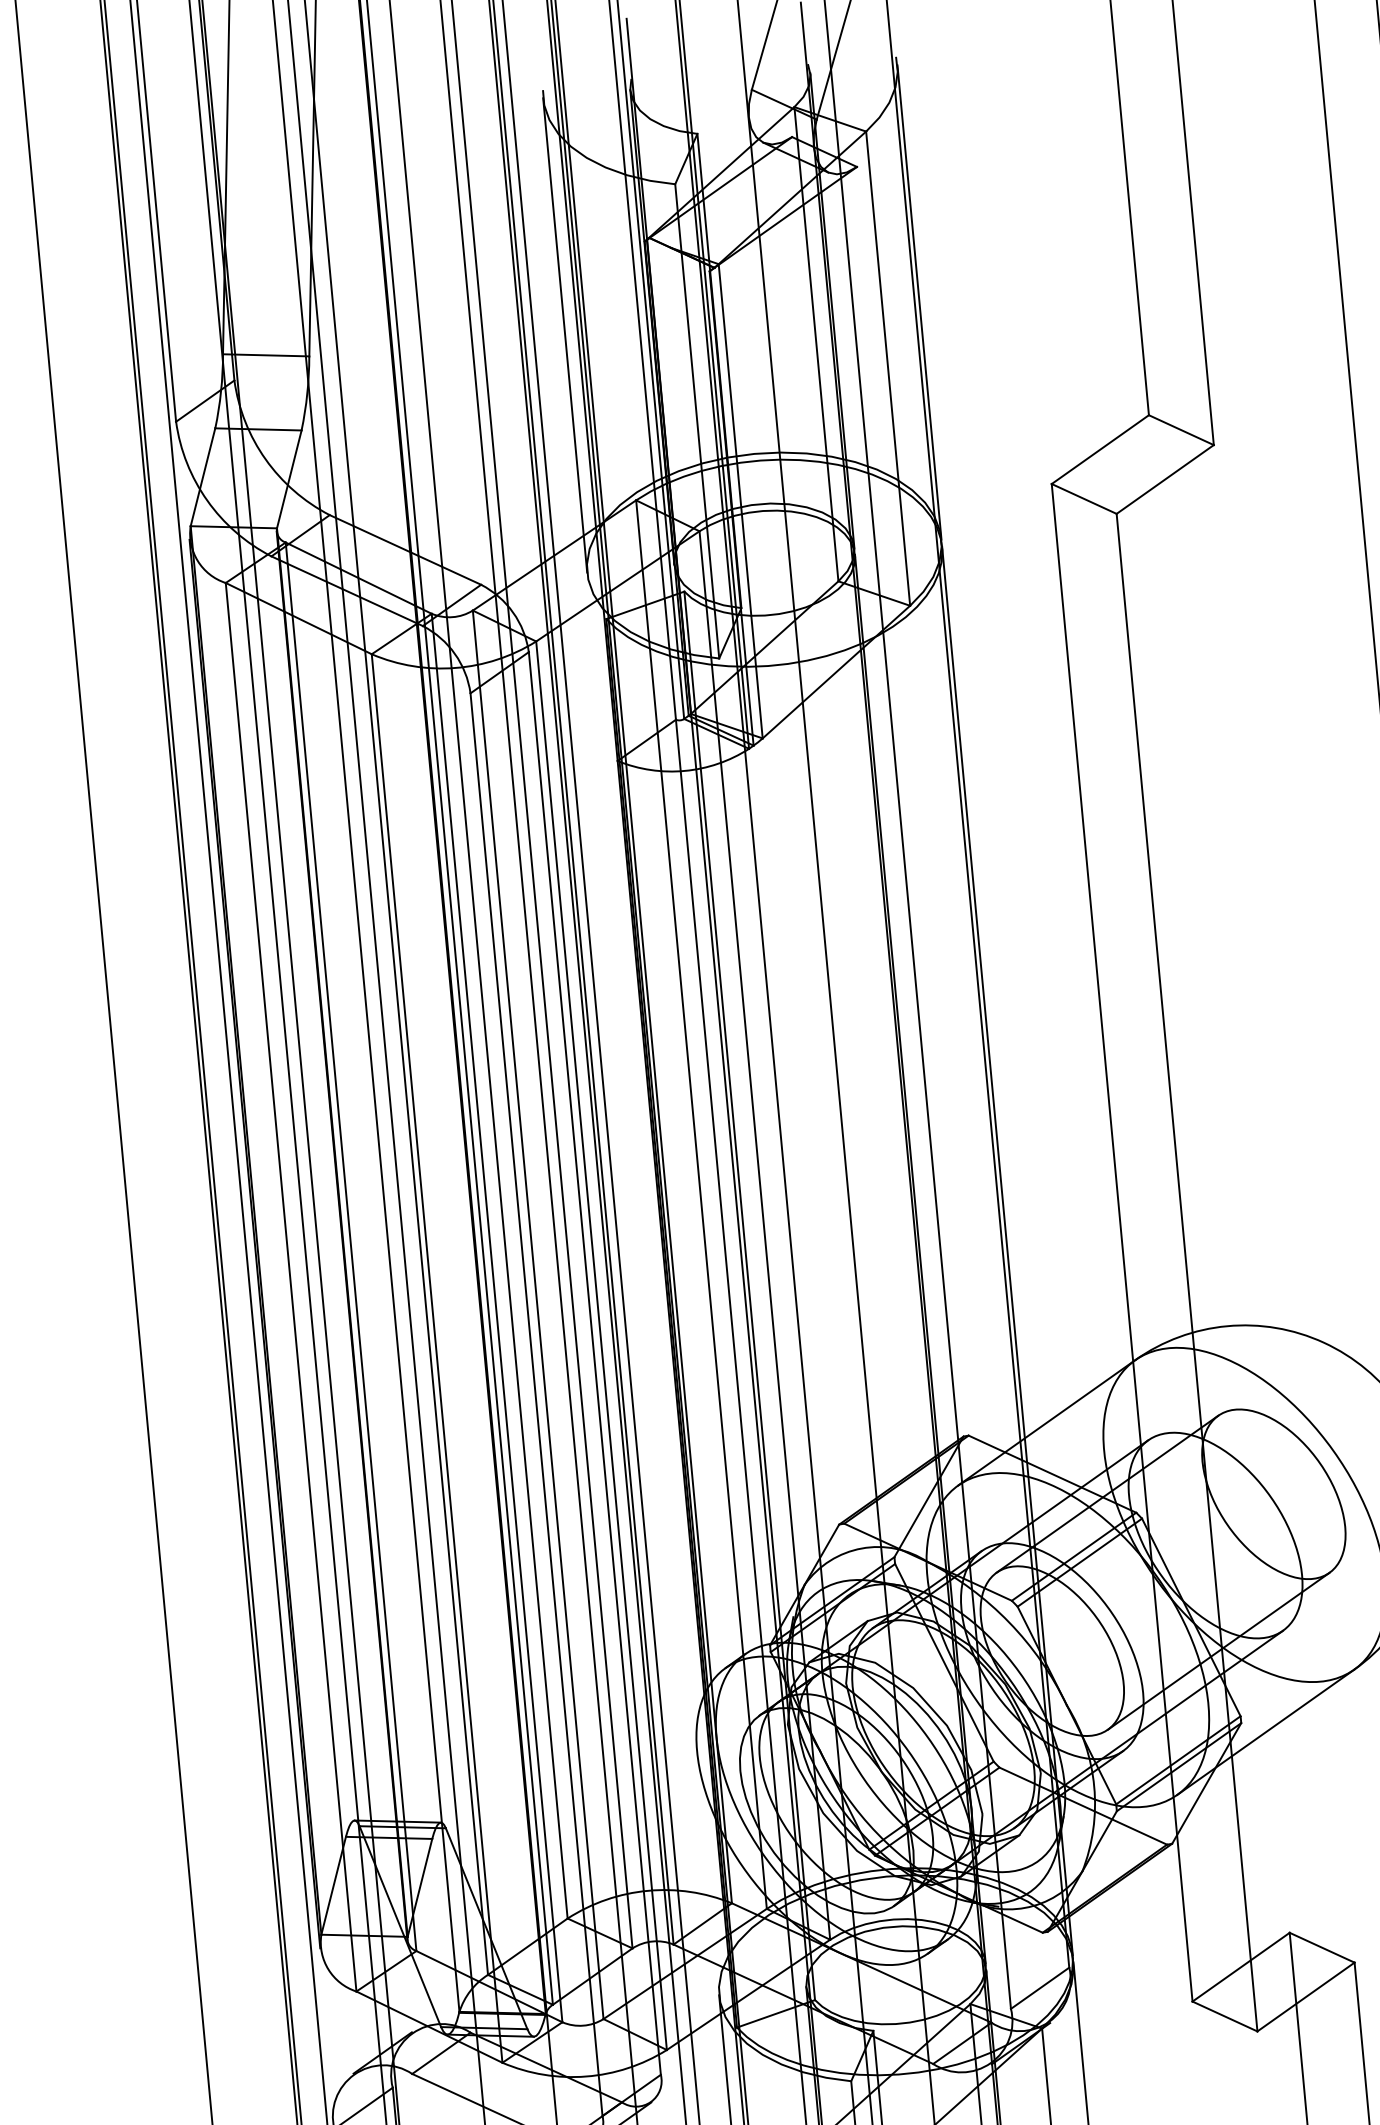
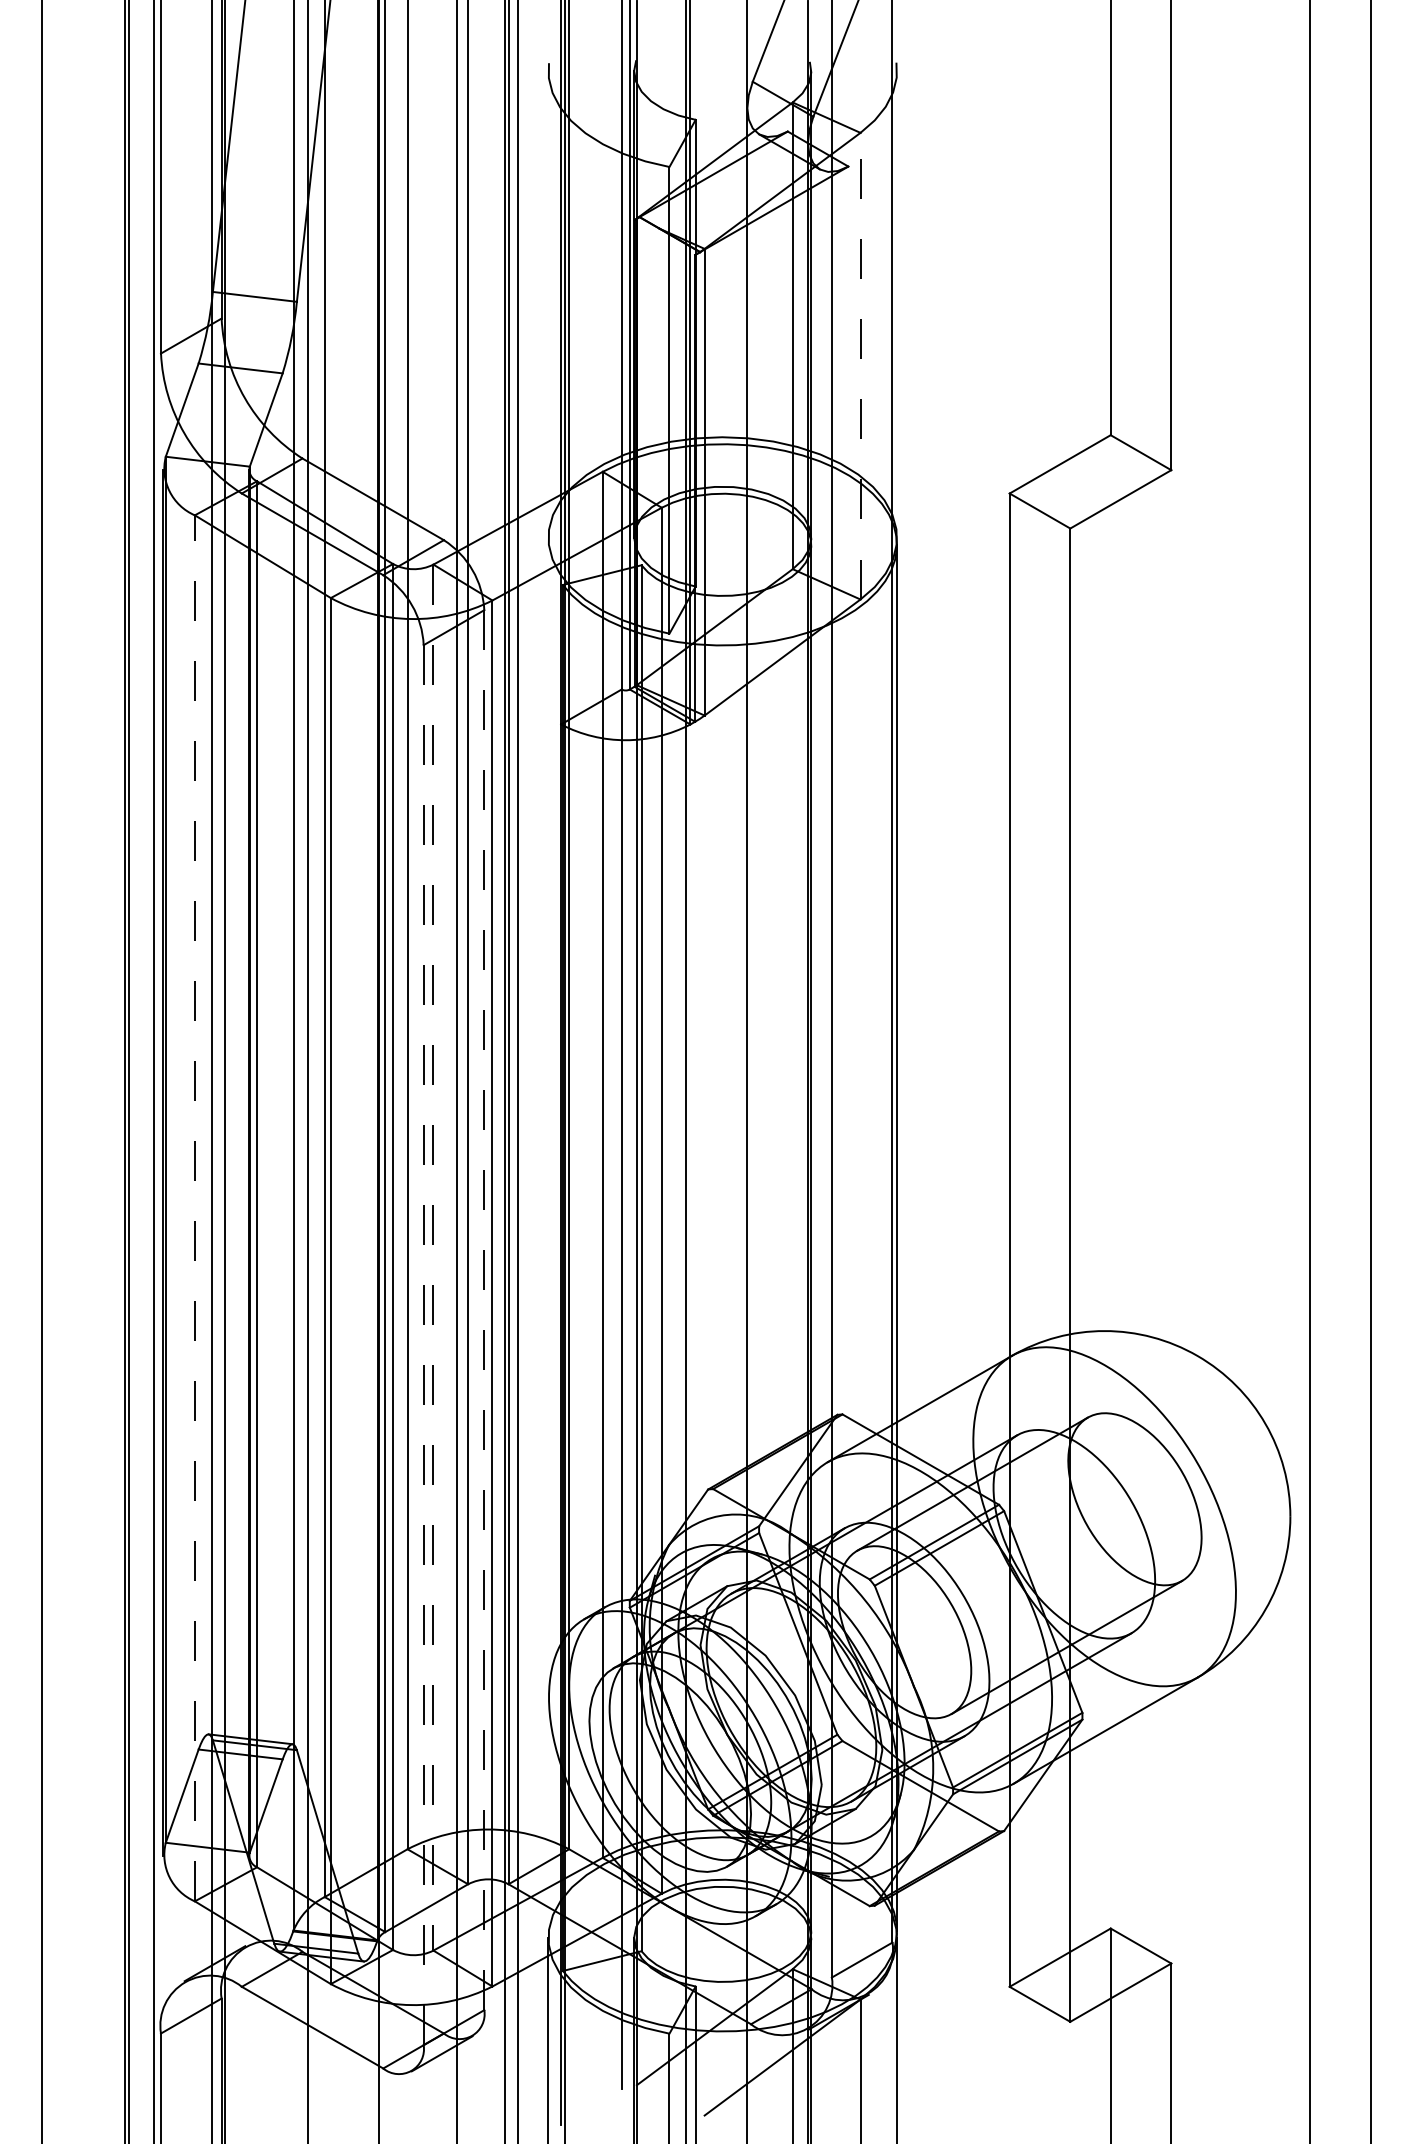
line: (919, 302) -> (897, 304), removed
line: (565, 335) -> (548, 304), removed
line: (888, 367) -> (860, 365), solid -> dashed
line: (290, 1286) -> (194, 1207), solid -> dashed
line: (538, 1314) -> (433, 1257), solid -> dashed
line: (595, 1363) -> (484, 1310), solid -> dashed
line: (536, 1405) -> (423, 1345), solid -> dashed

